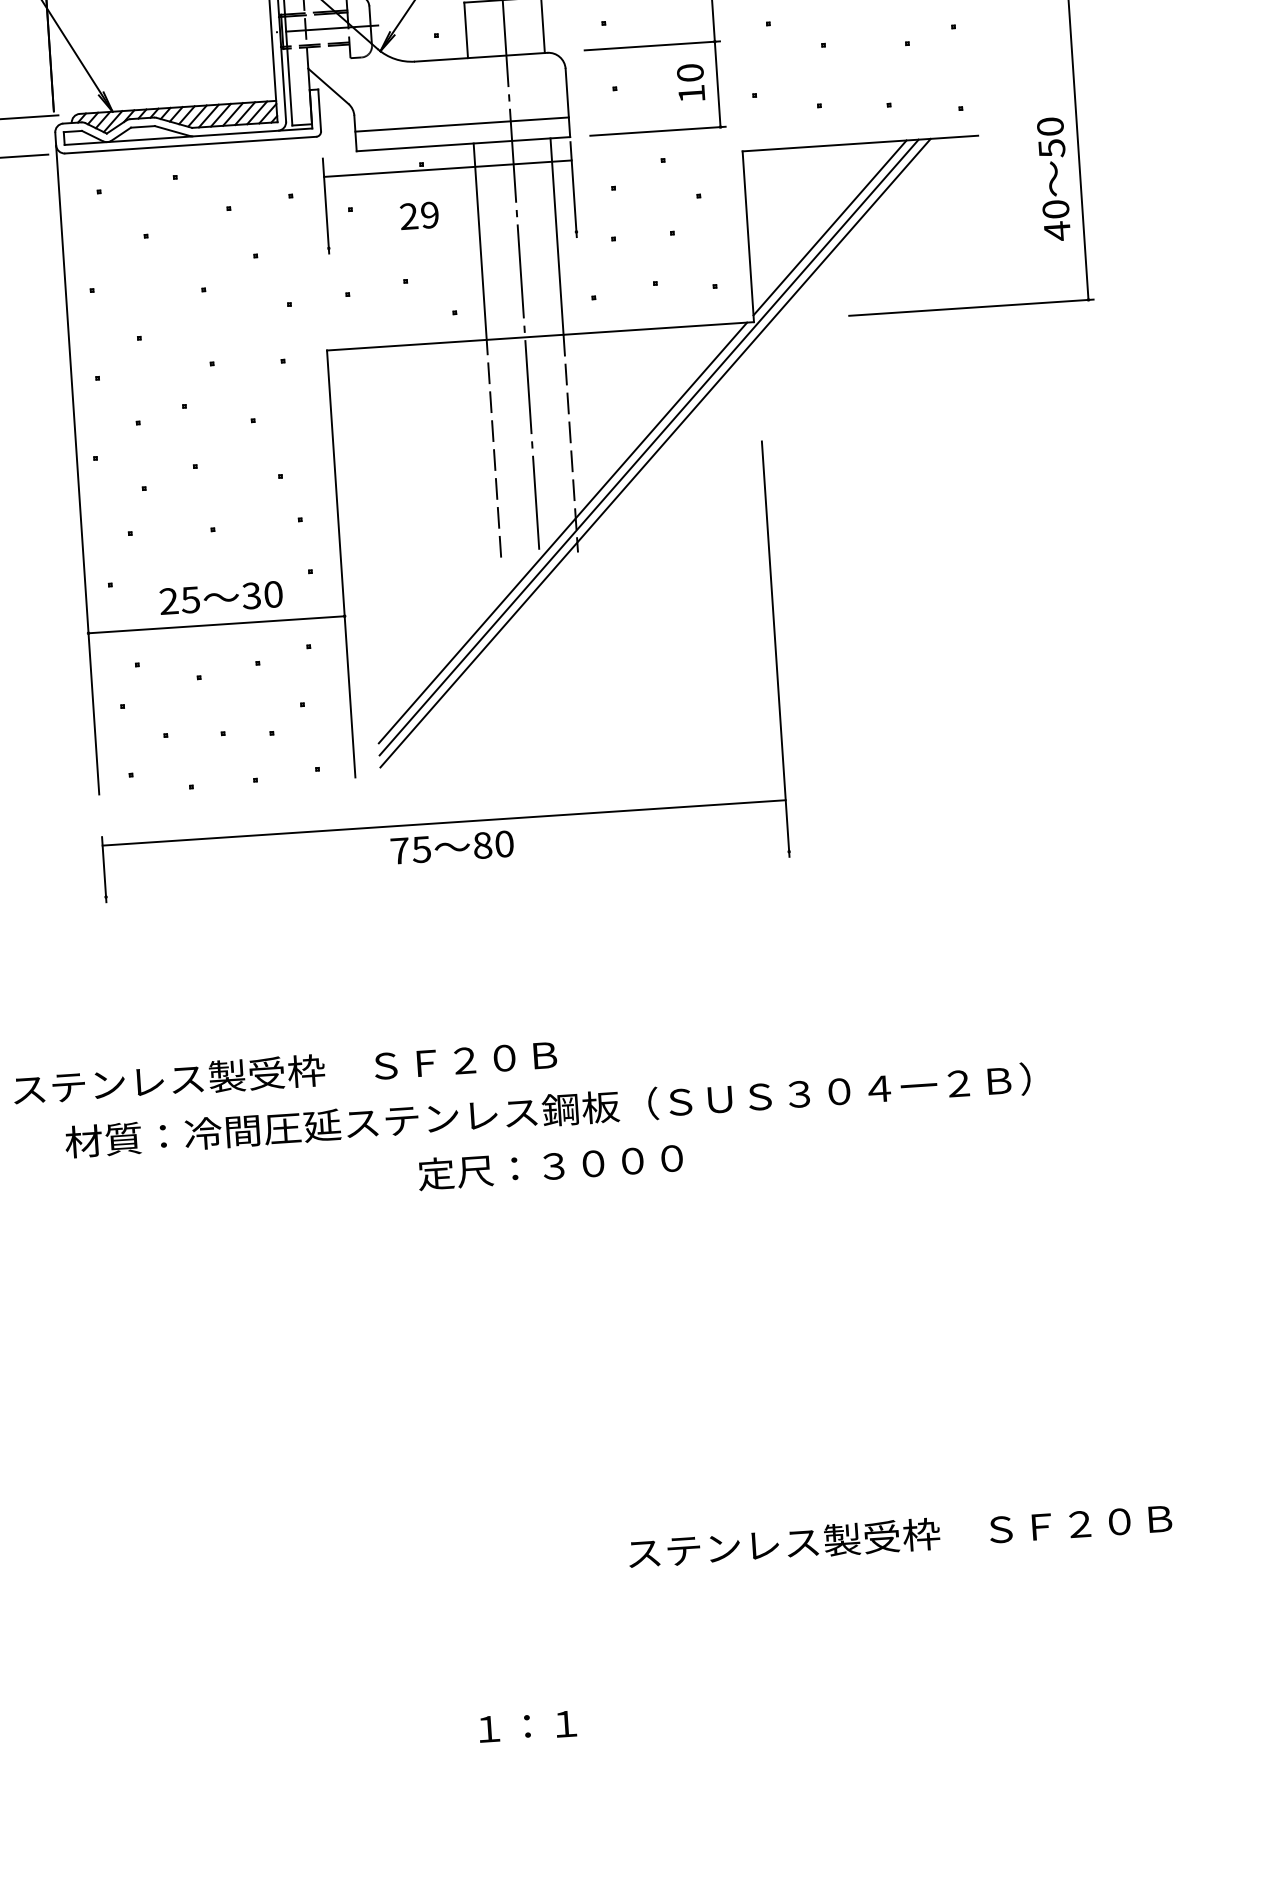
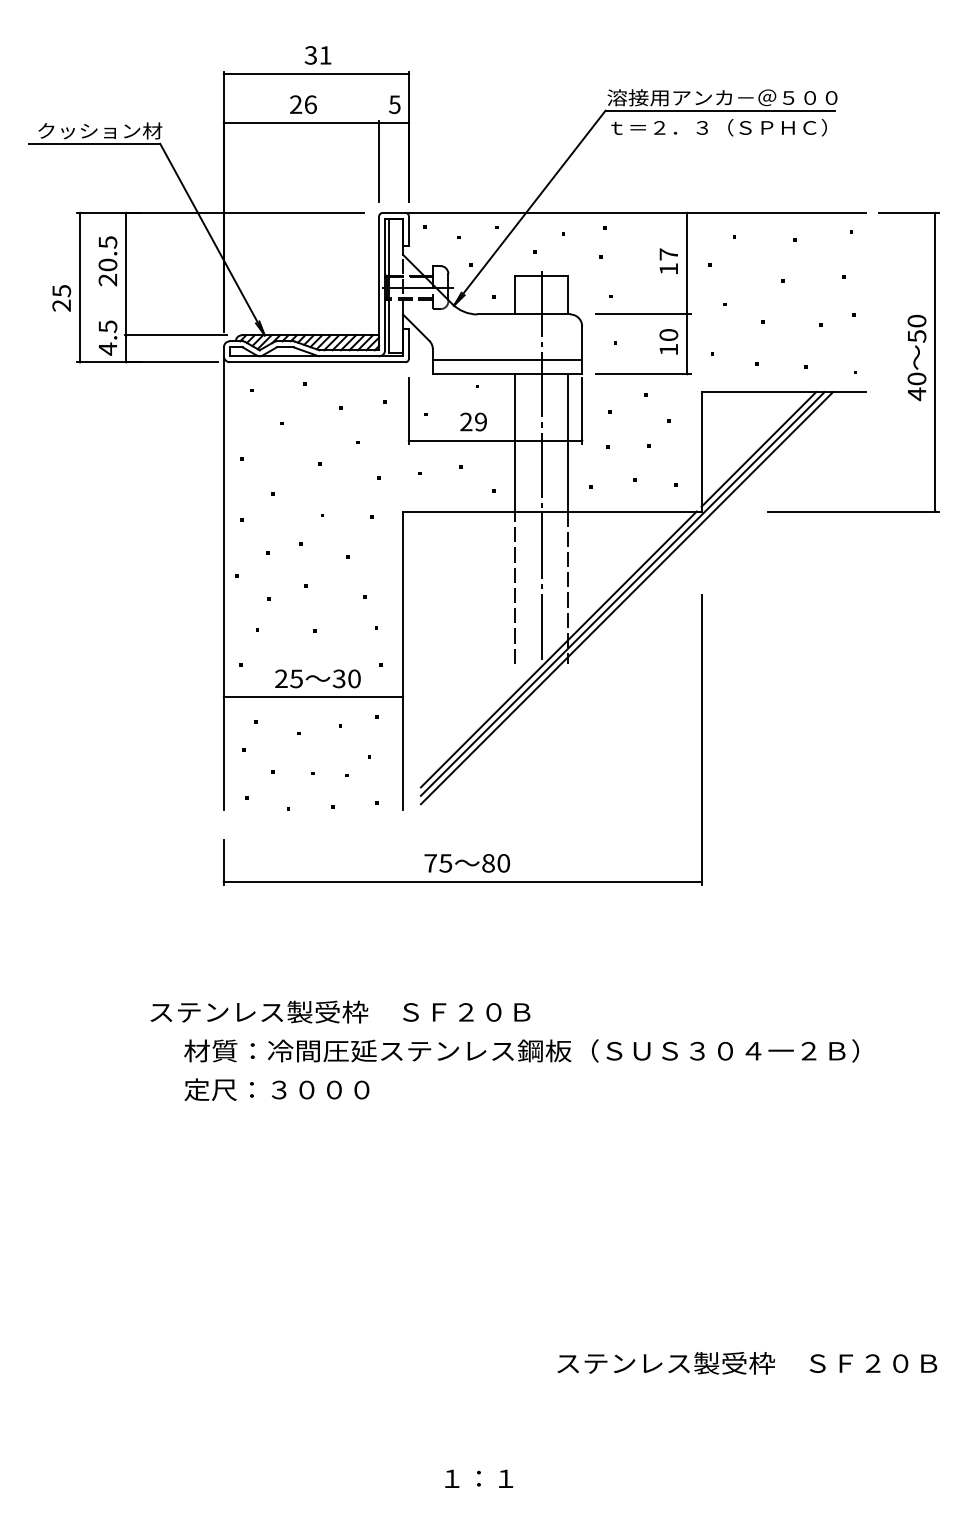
line: (447, 168) -> (495, 440), moved
text: (1053, 180) -> (916, 358), moved
line: (443, 822) -> (462, 881), moved
text: (549, 1165) -> (276, 1089), moved

